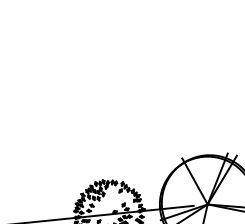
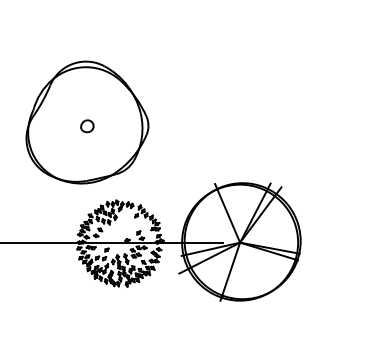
part: (72, 118) -> (87, 122), added

